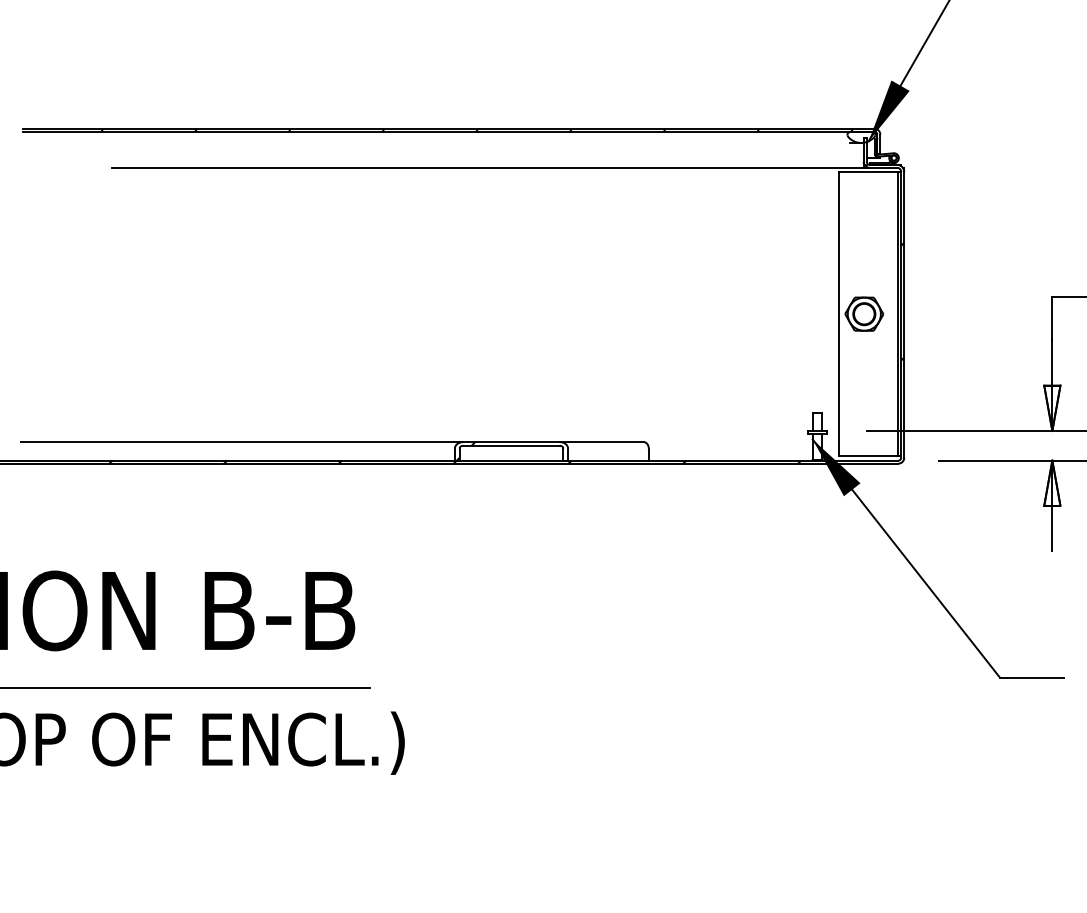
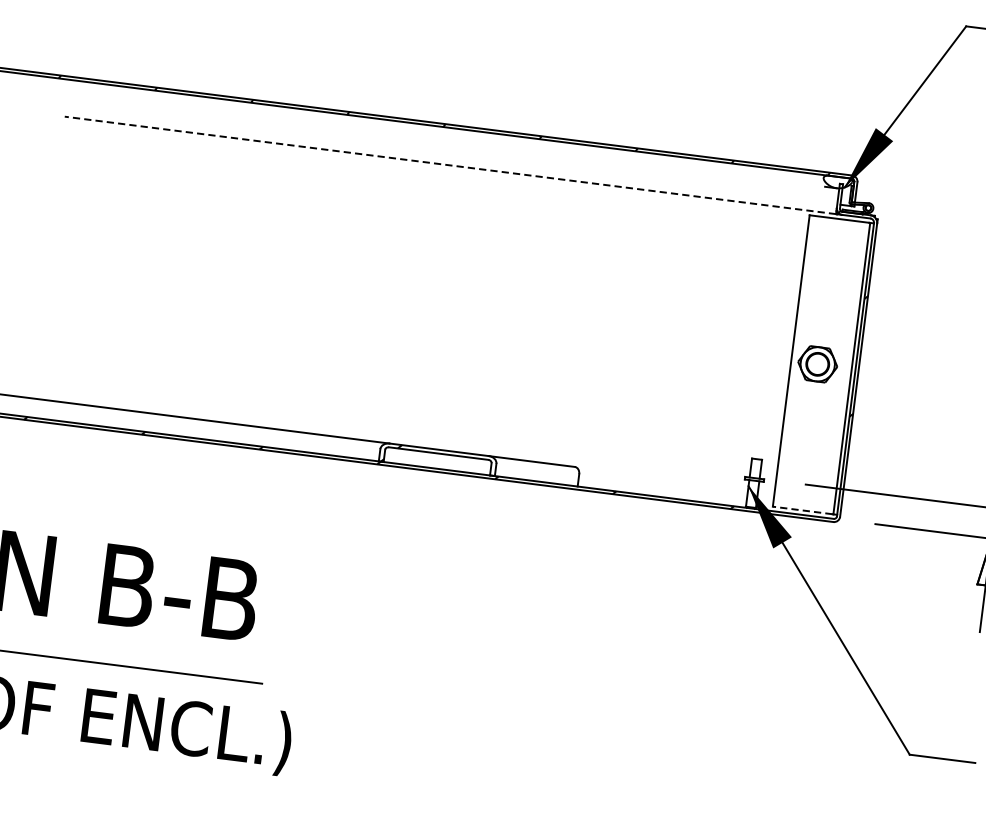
line: (487, 167) -> (450, 165), solid -> dashed
line: (867, 456) -> (802, 510), solid -> dashed

